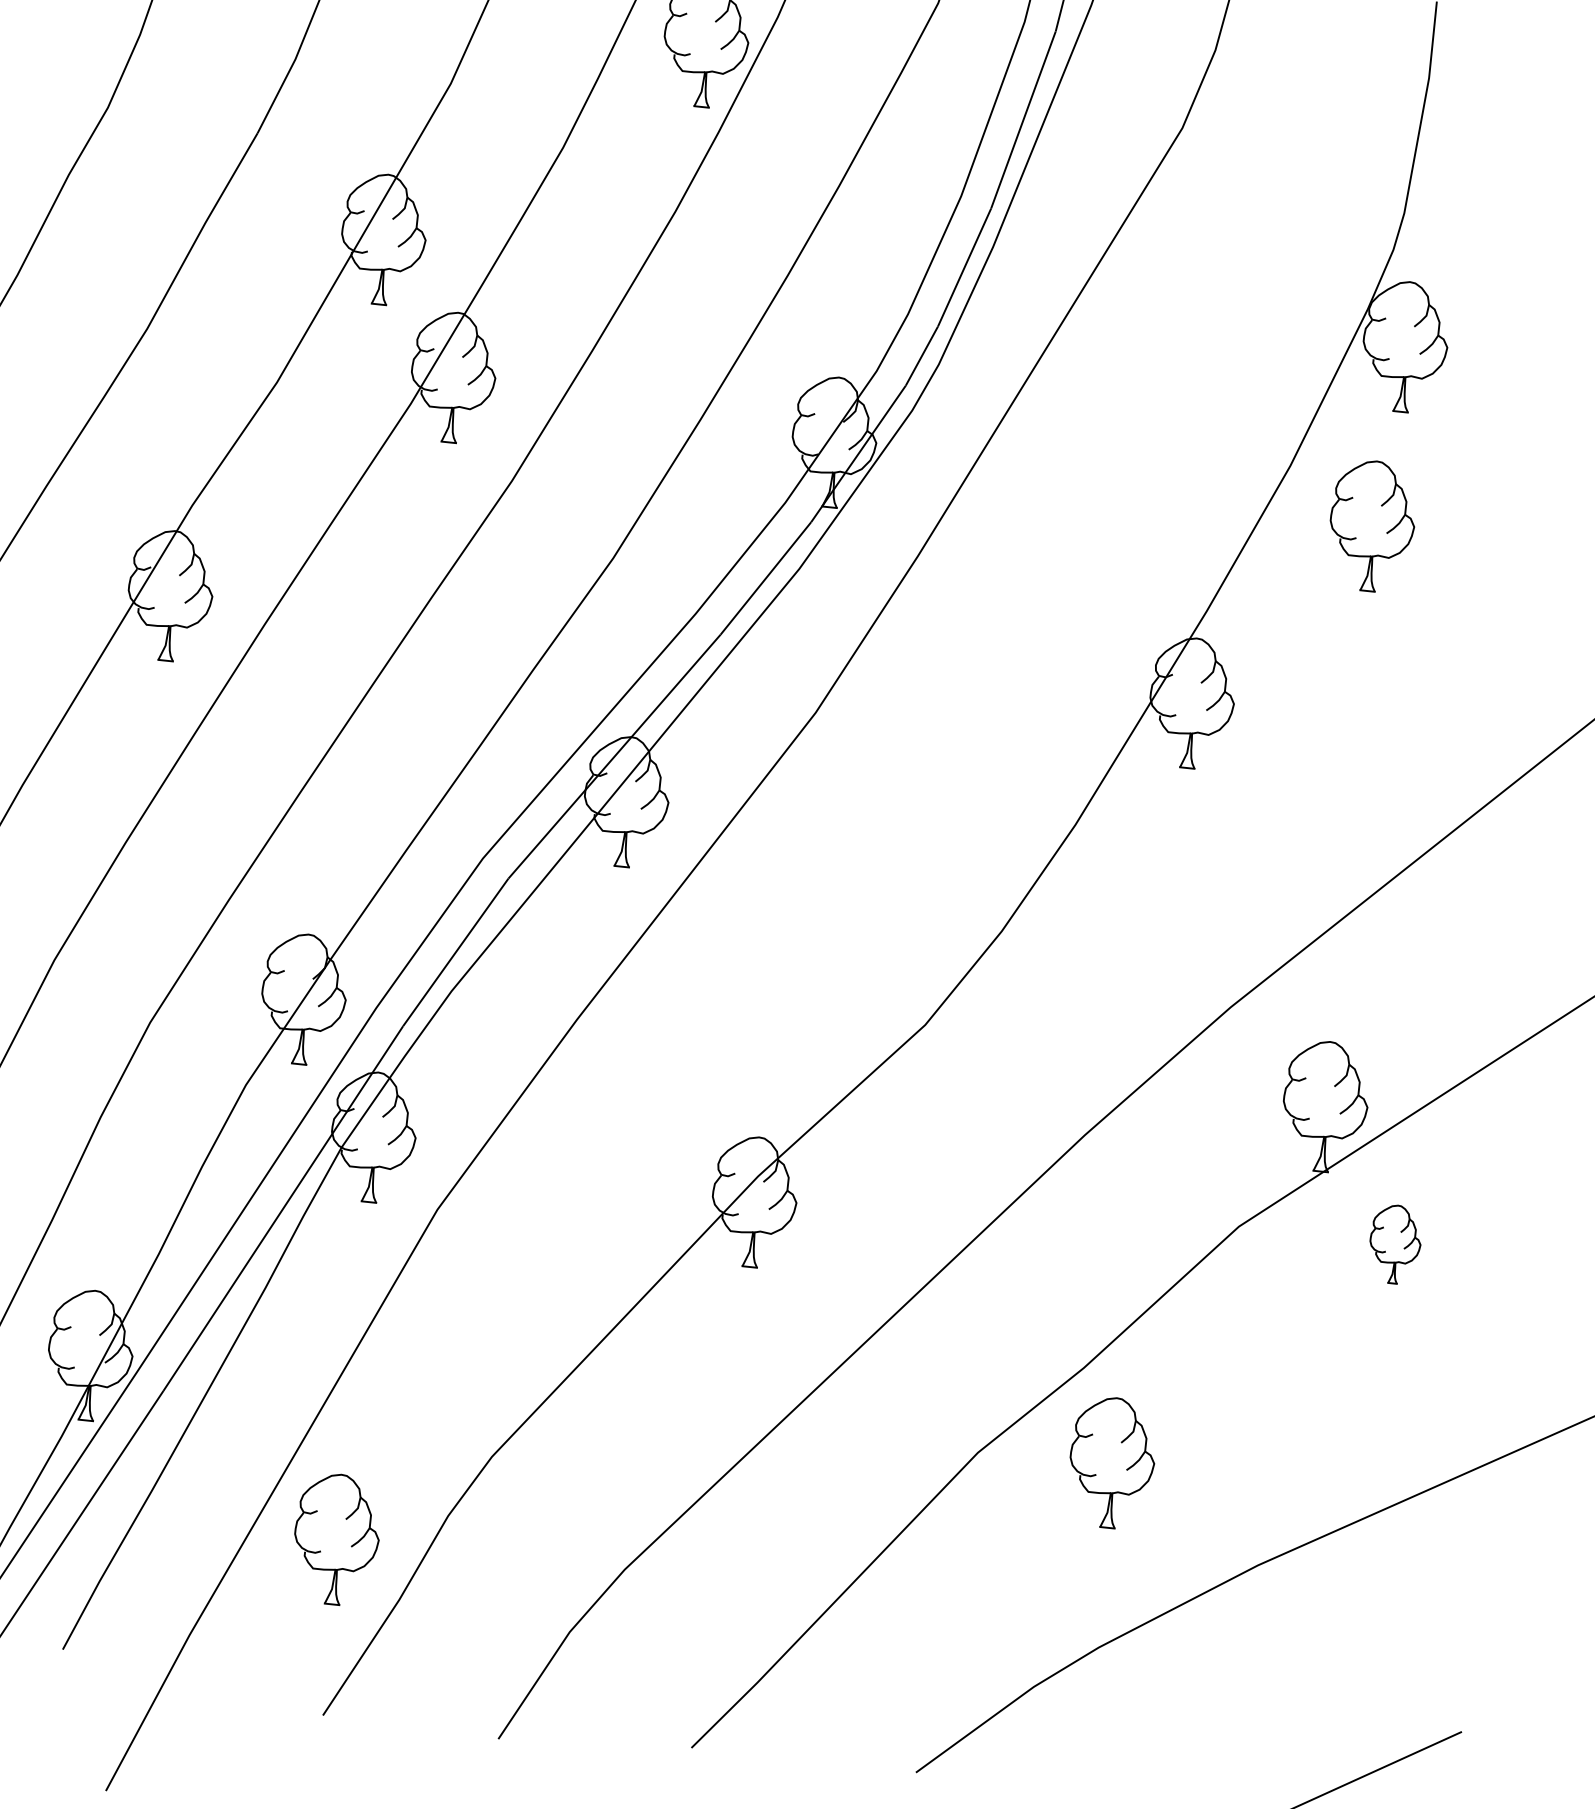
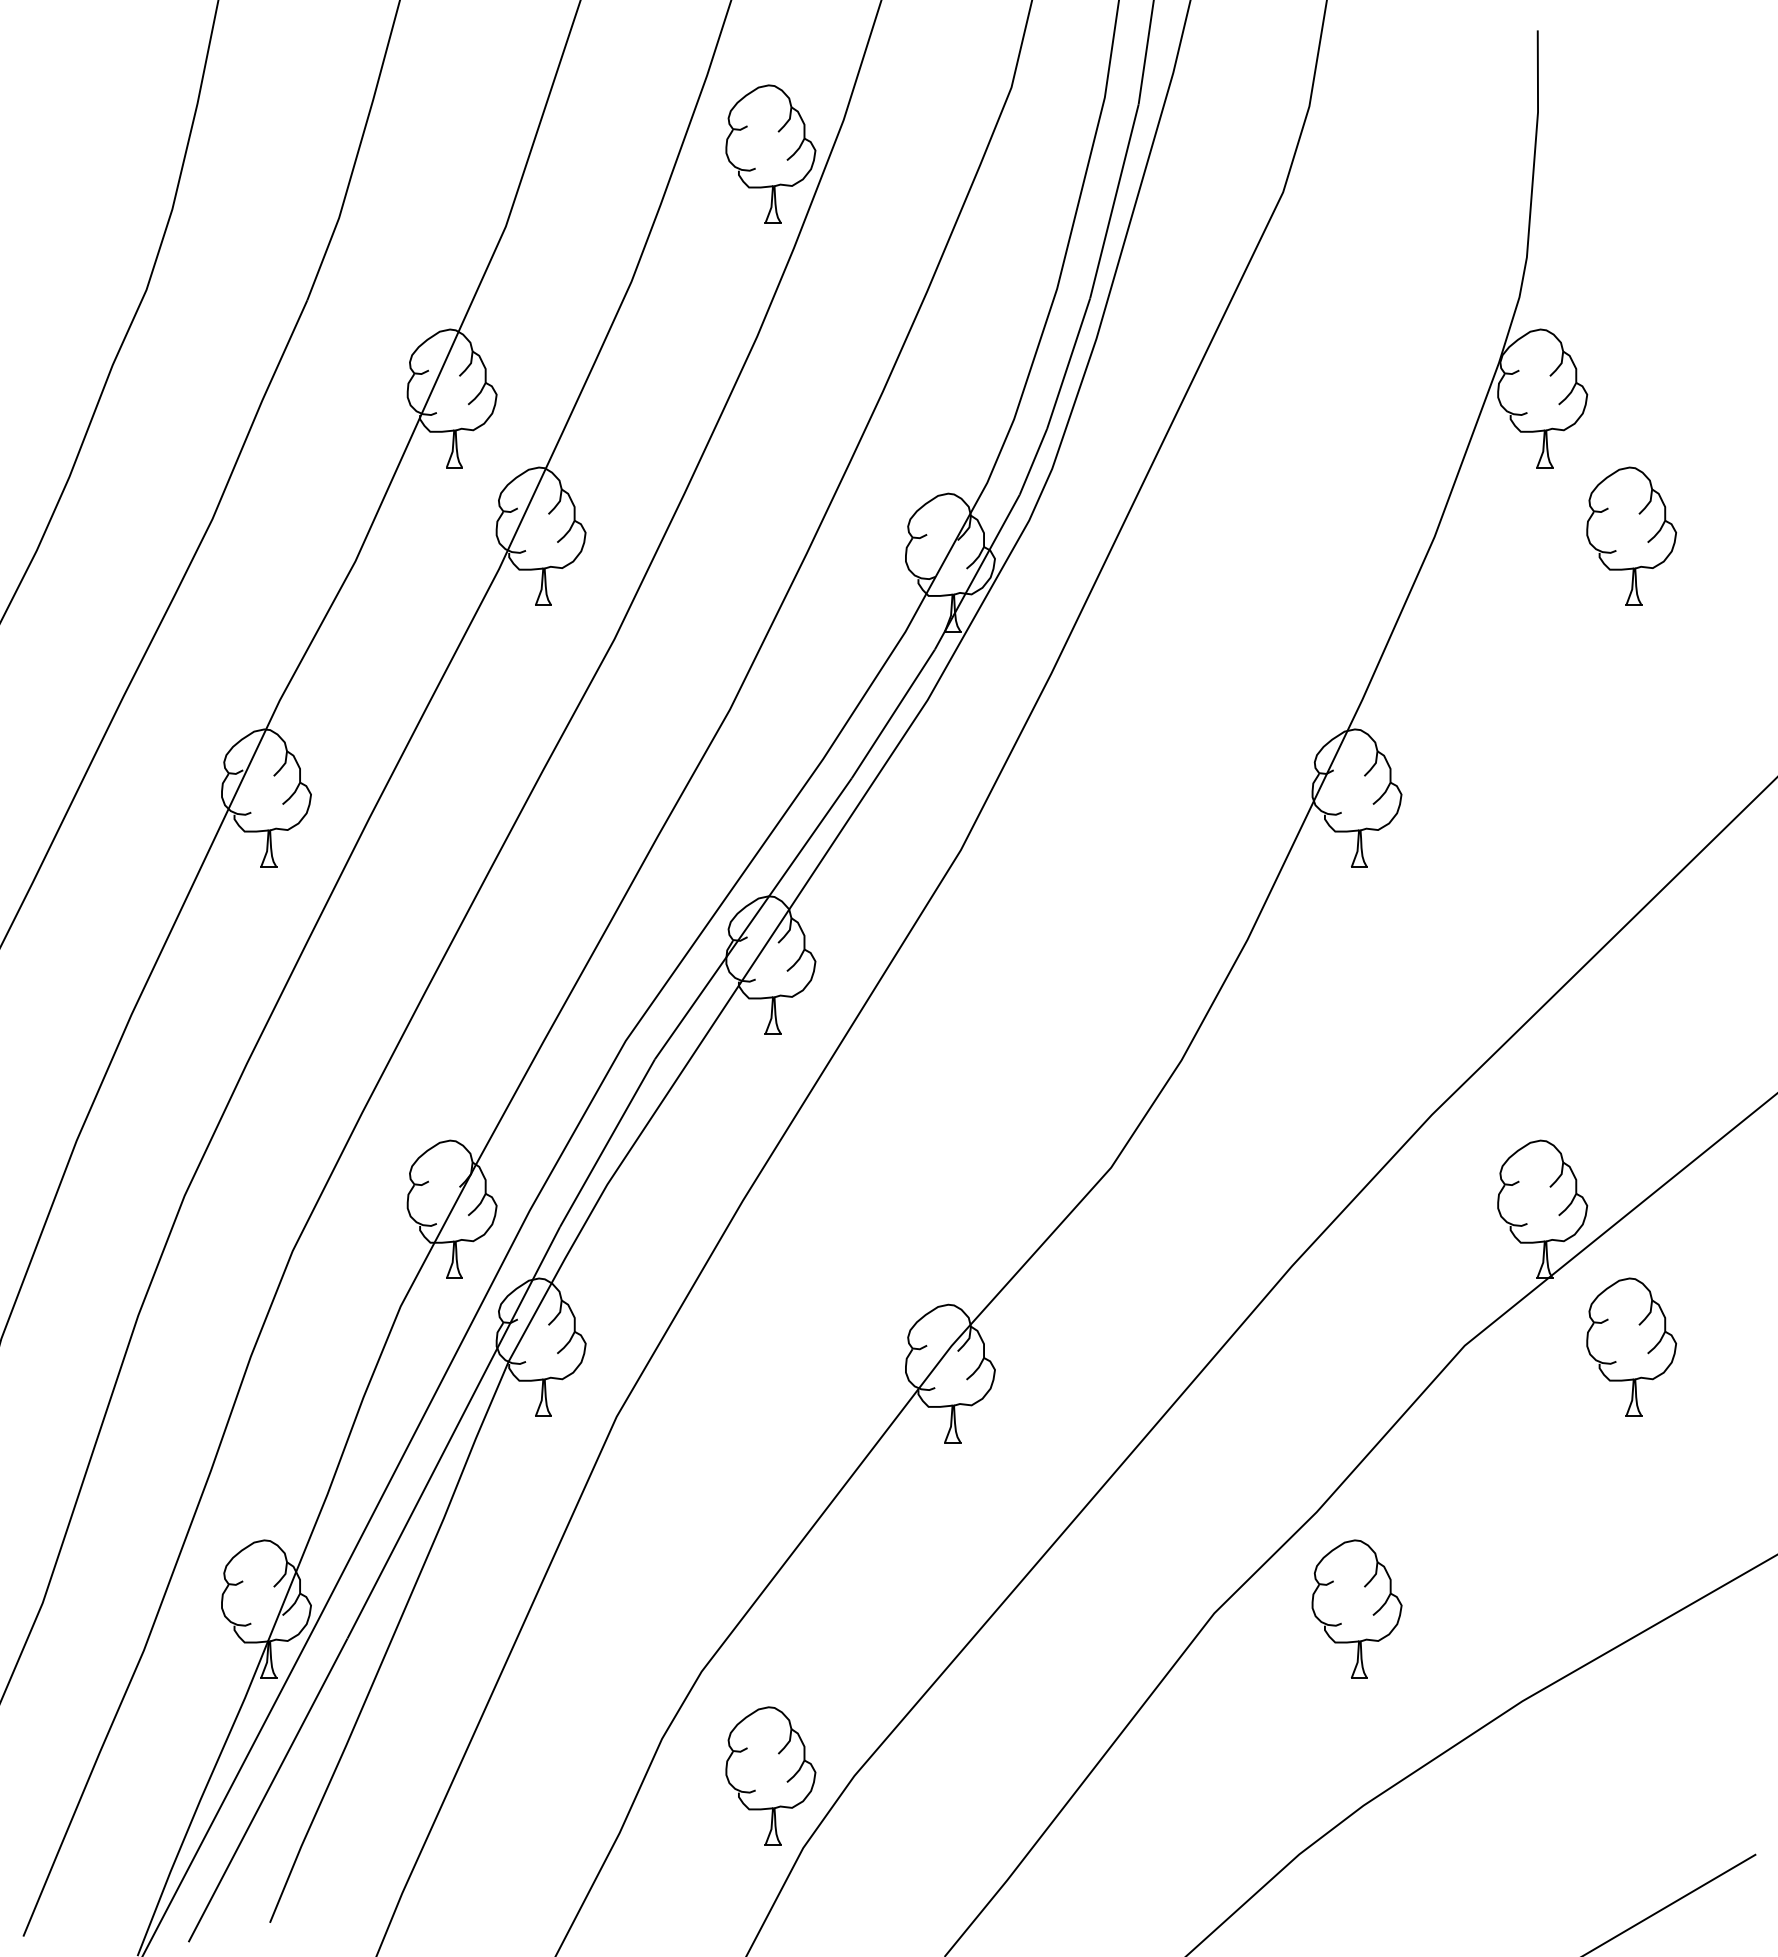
part: (1372, 525) -> (1631, 535), moved
part: (1395, 1243) -> (1631, 1346), size x1.67
part: (336, 1538) -> (770, 1775), moved

